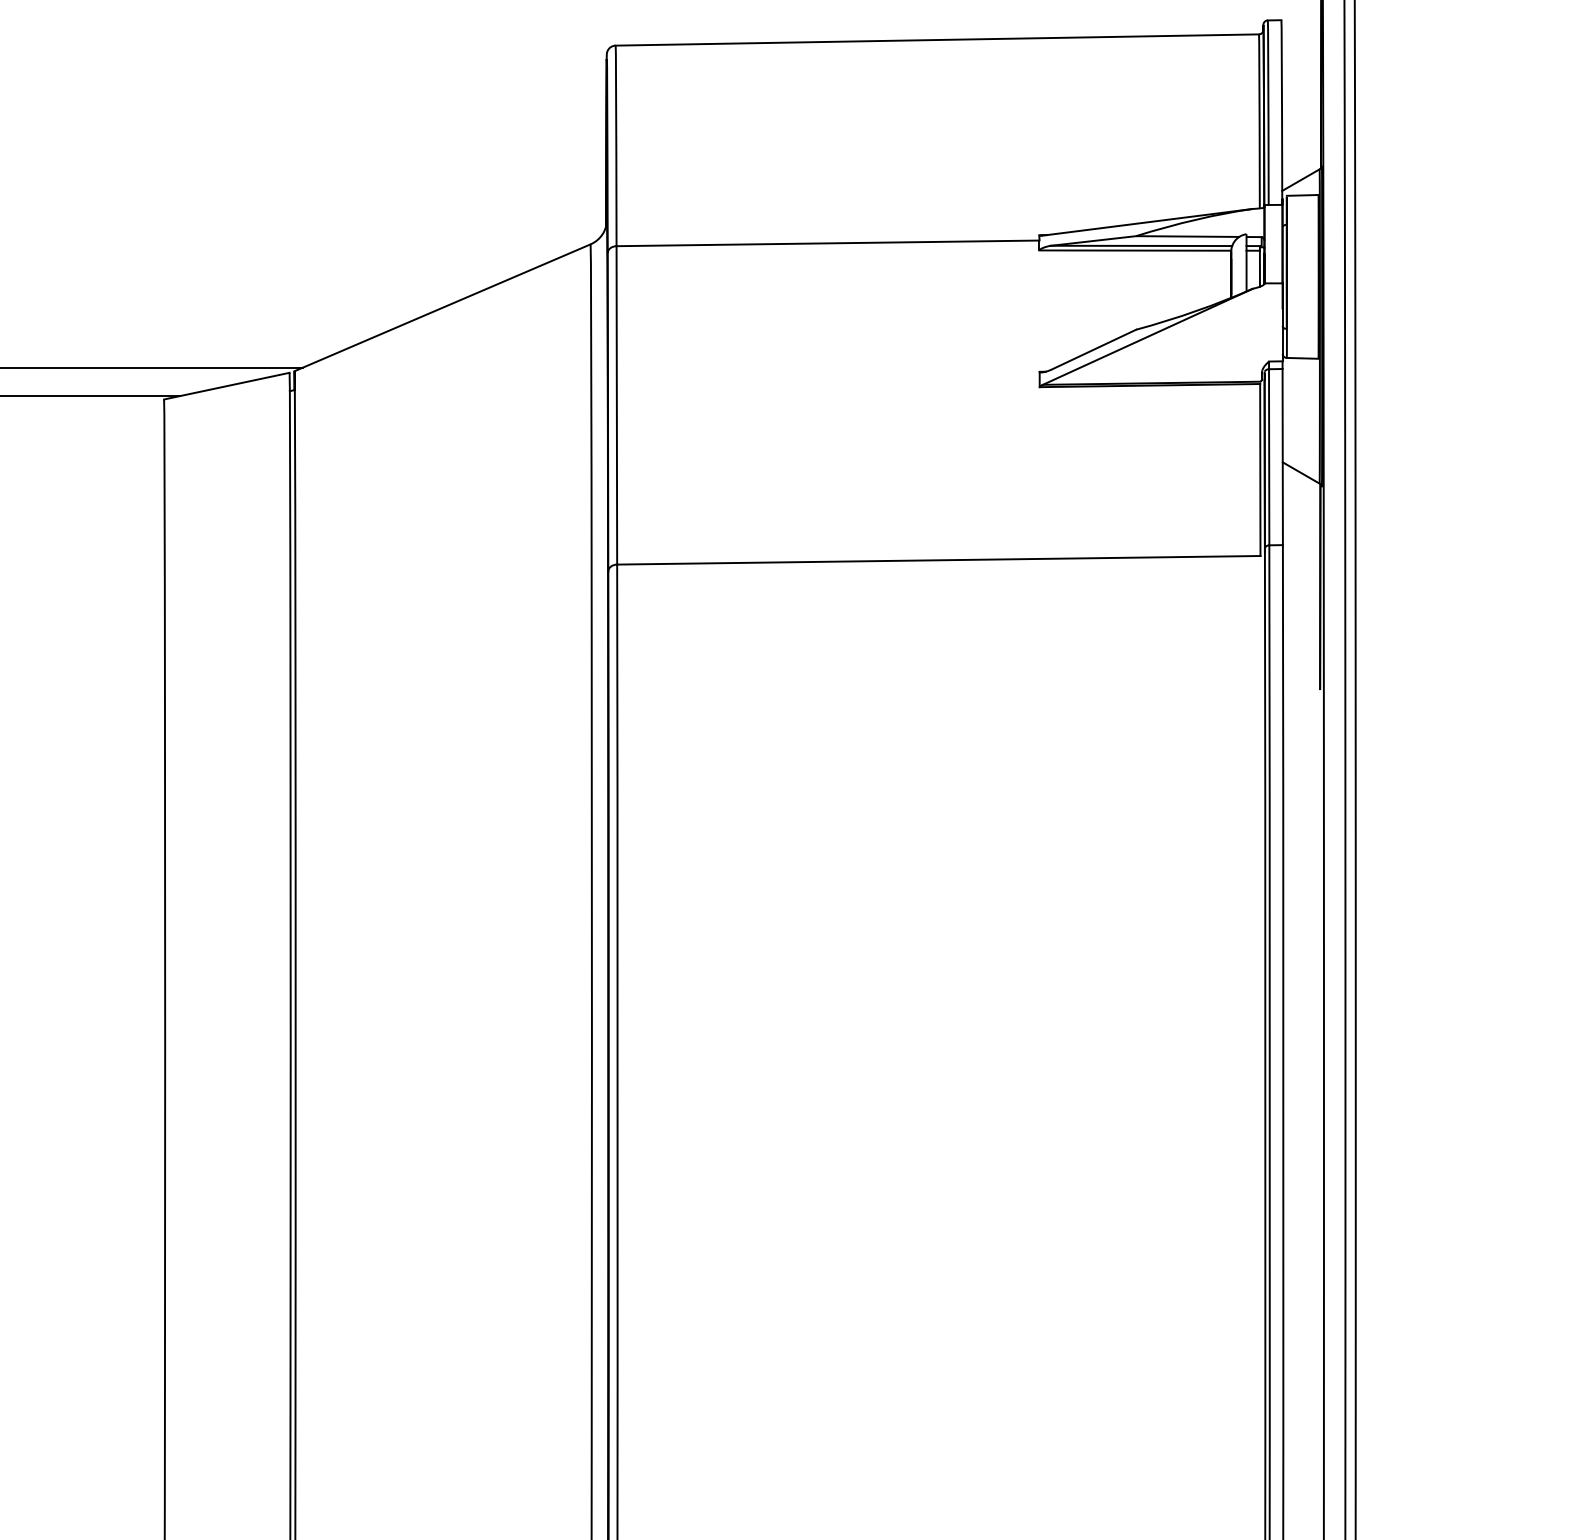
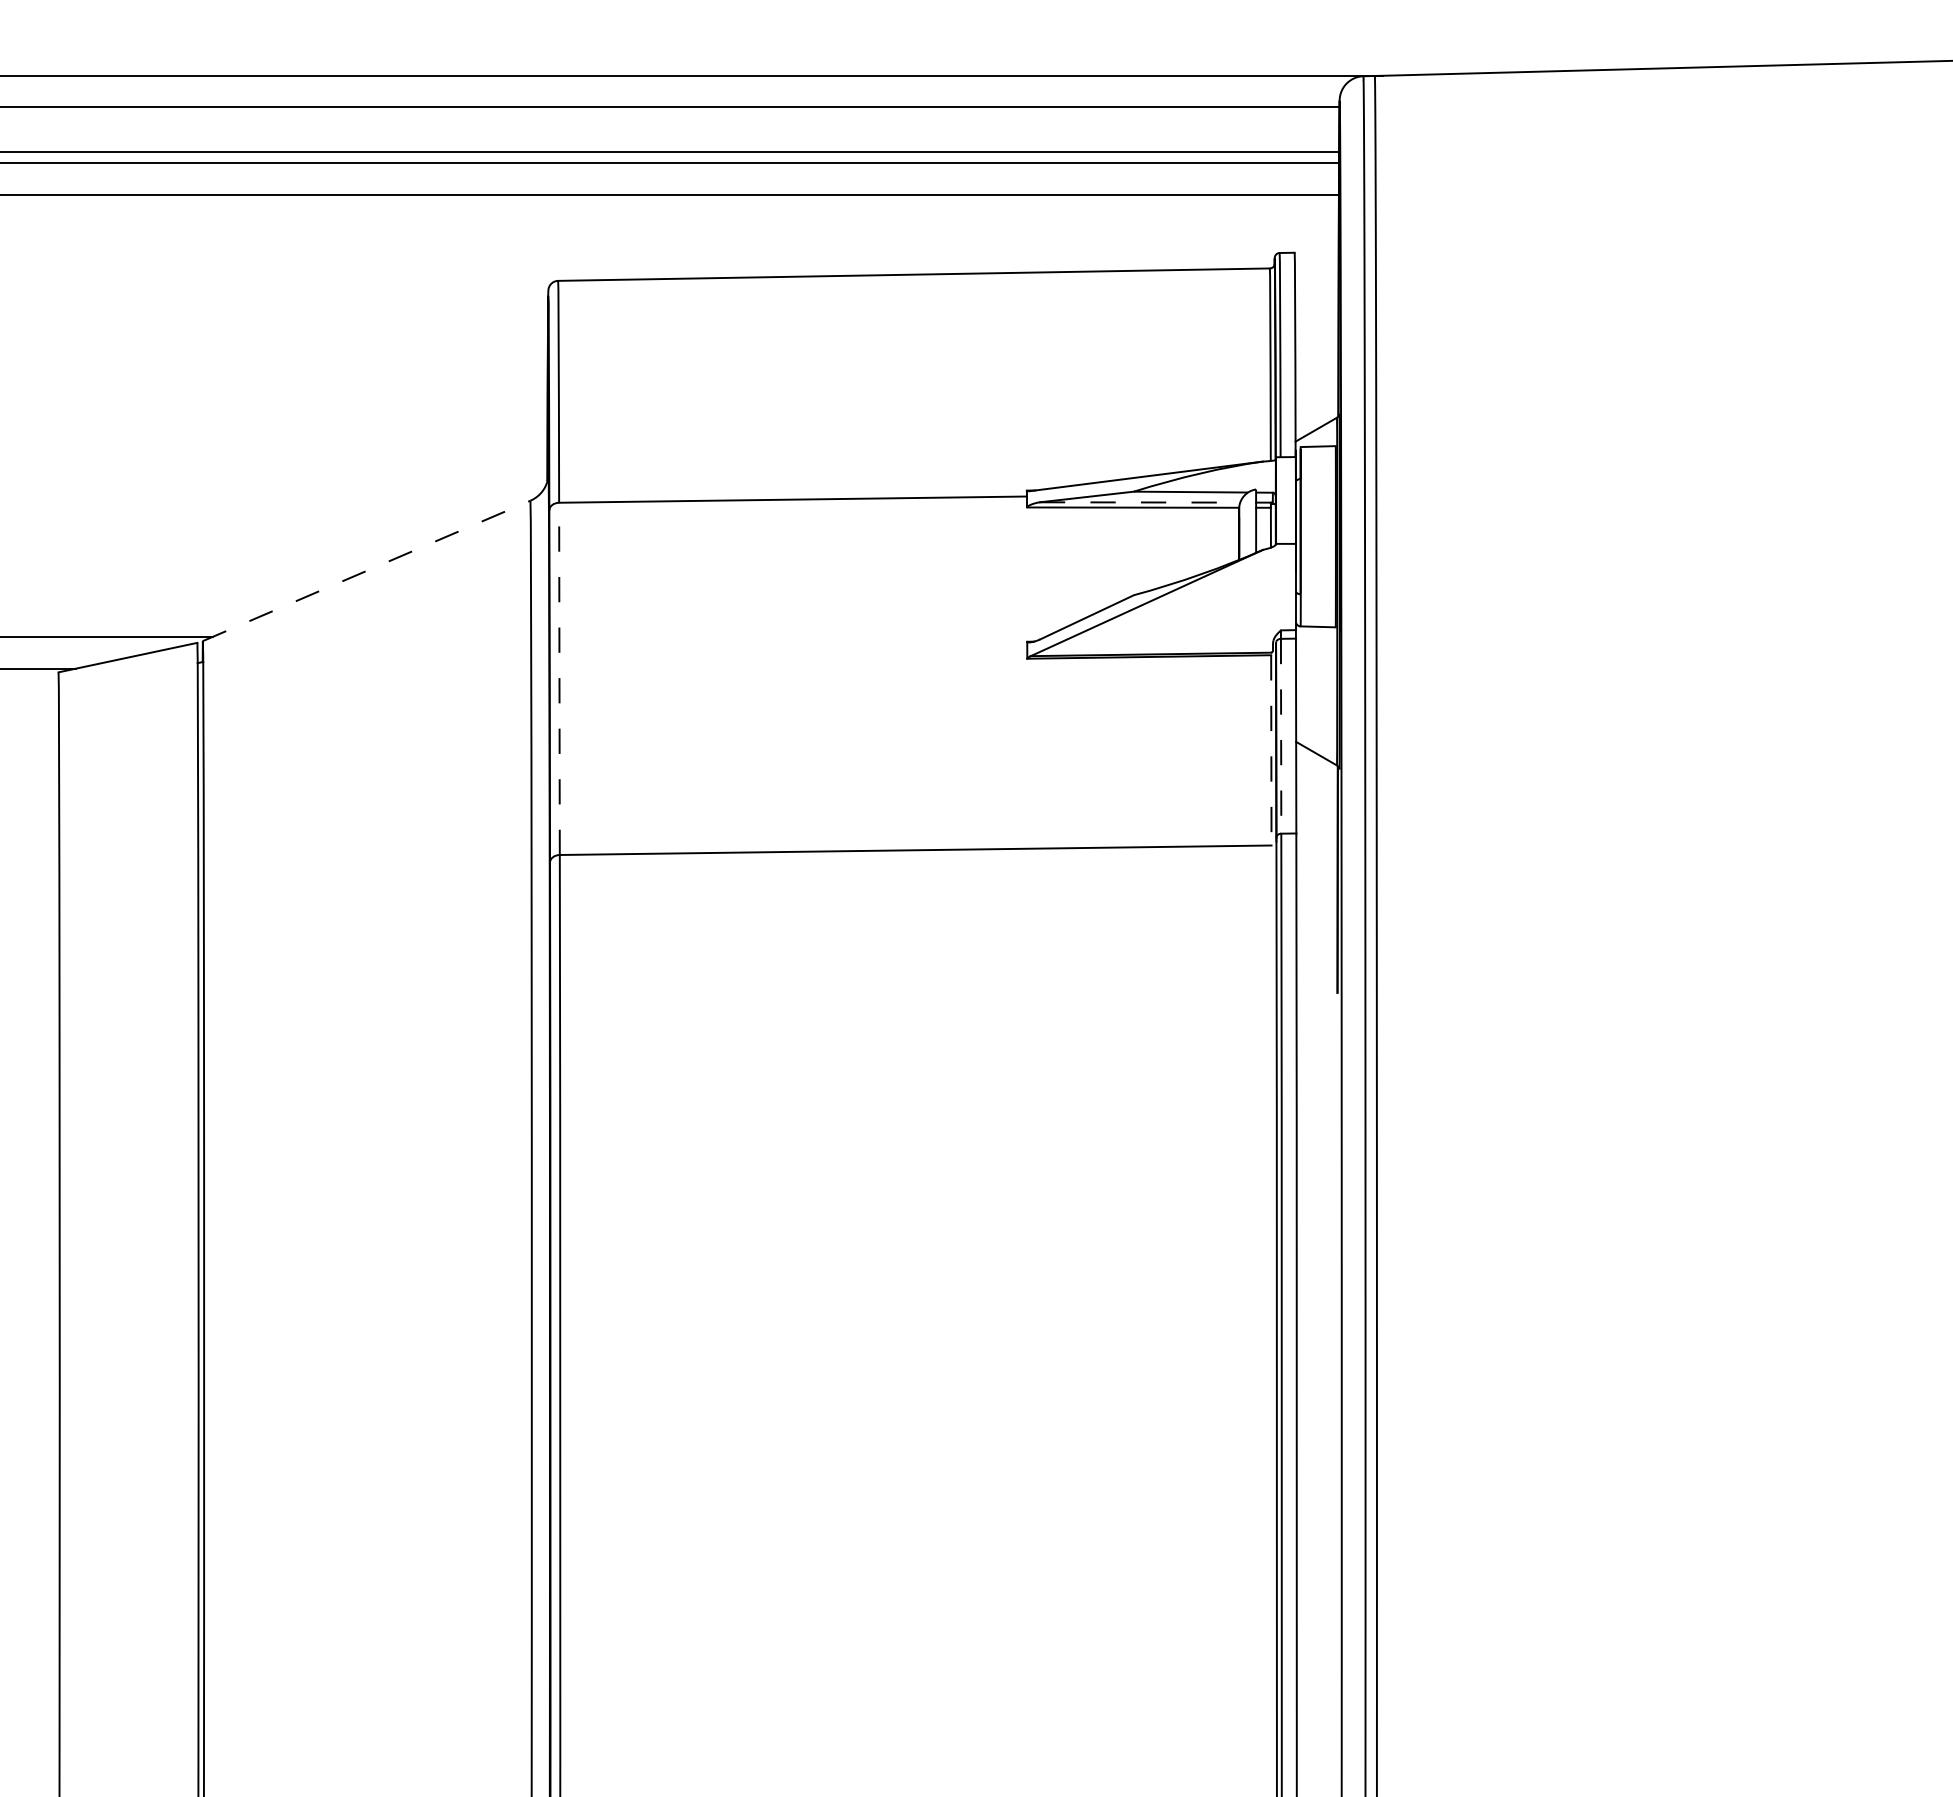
line: (1142, 245) -> (1140, 502), solid -> dashed
line: (443, 307) -> (367, 570), solid -> dashed
line: (616, 405) -> (559, 678), solid -> dashed
line: (1269, 457) -> (1281, 736), solid -> dashed
line: (1260, 470) -> (1271, 750), solid -> dashed

